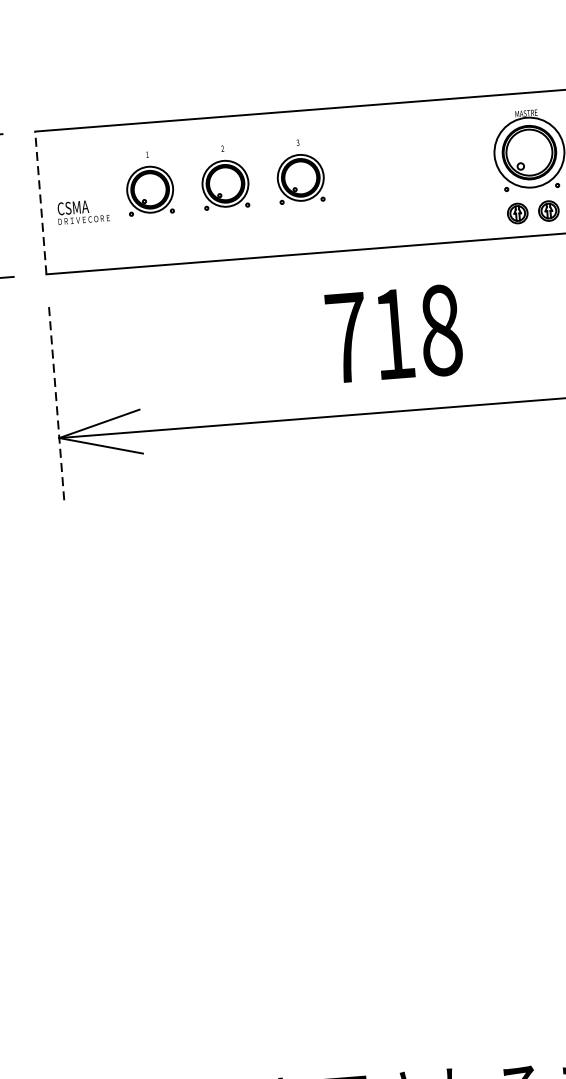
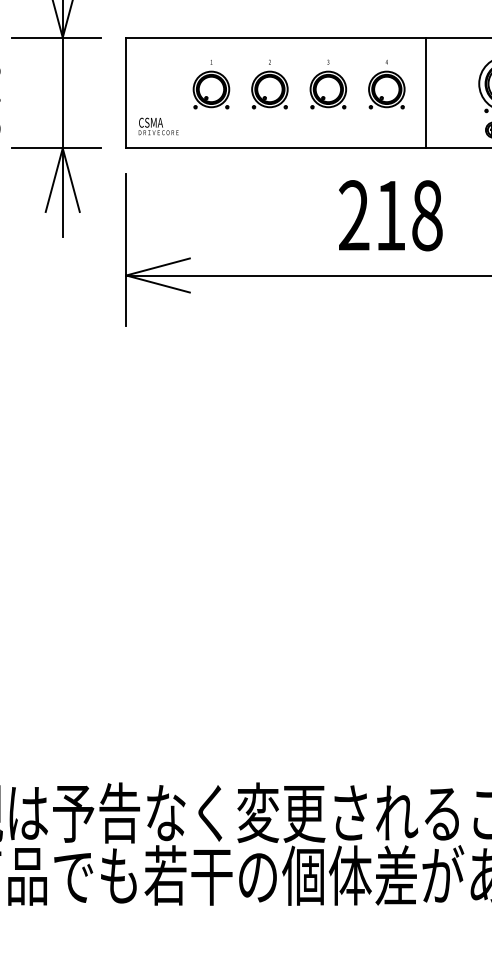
part: (375, 165) -> (386, 84), added
line: (427, 171) -> (426, 92), added
line: (41, 202) -> (126, 92), dashed -> solid
text: (83, 211) -> (158, 126), moved
text: (347, 337) -> (354, 215), 718 -> 218
line: (57, 405) -> (126, 250), dashed -> solid

